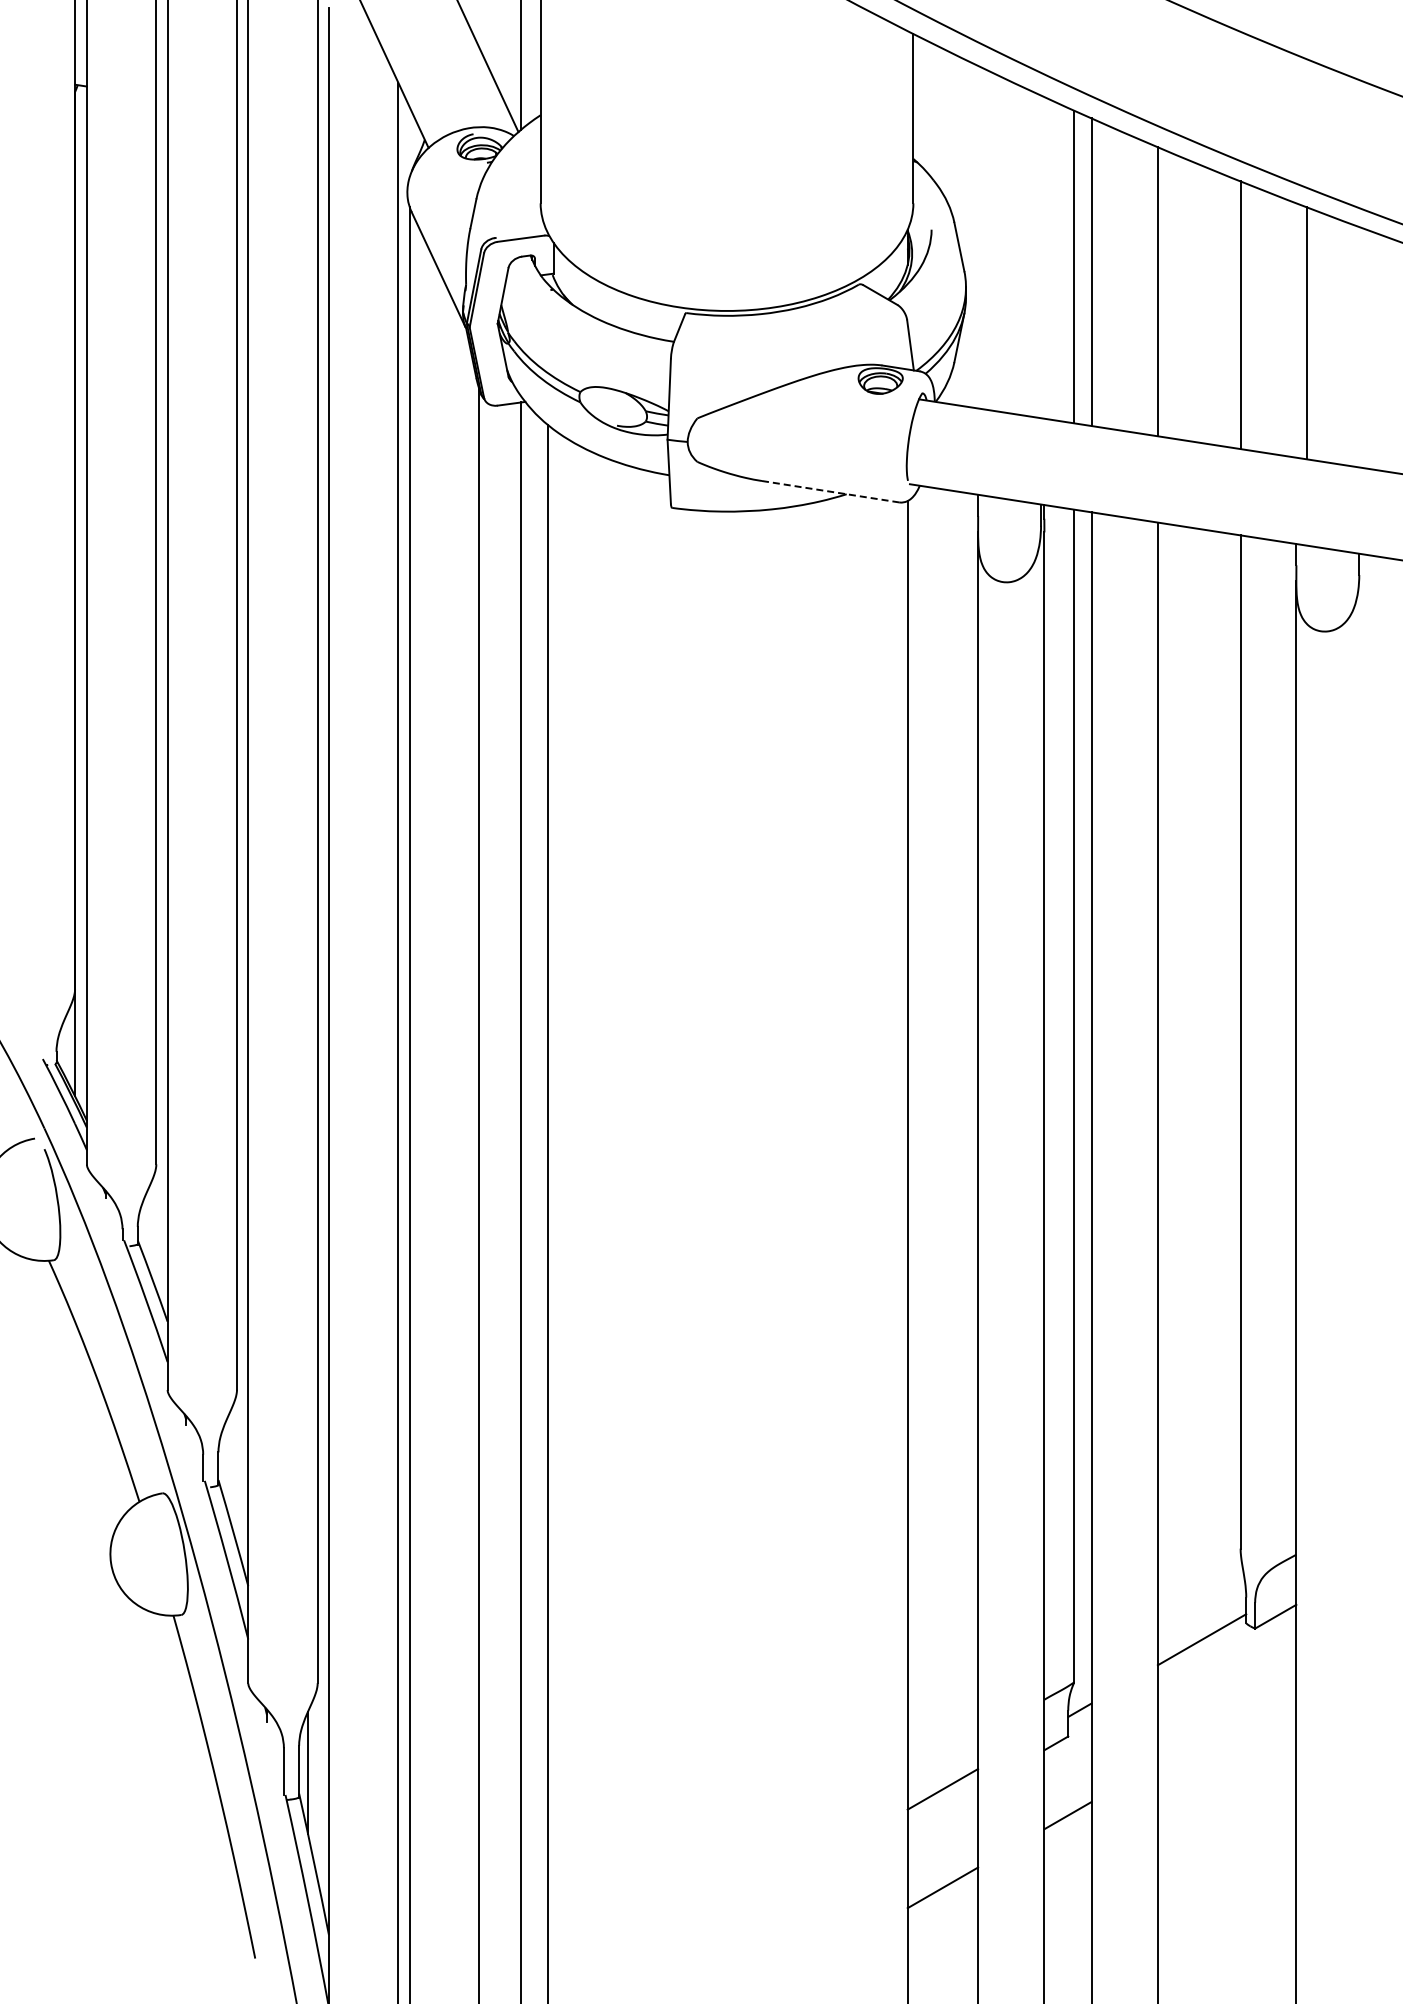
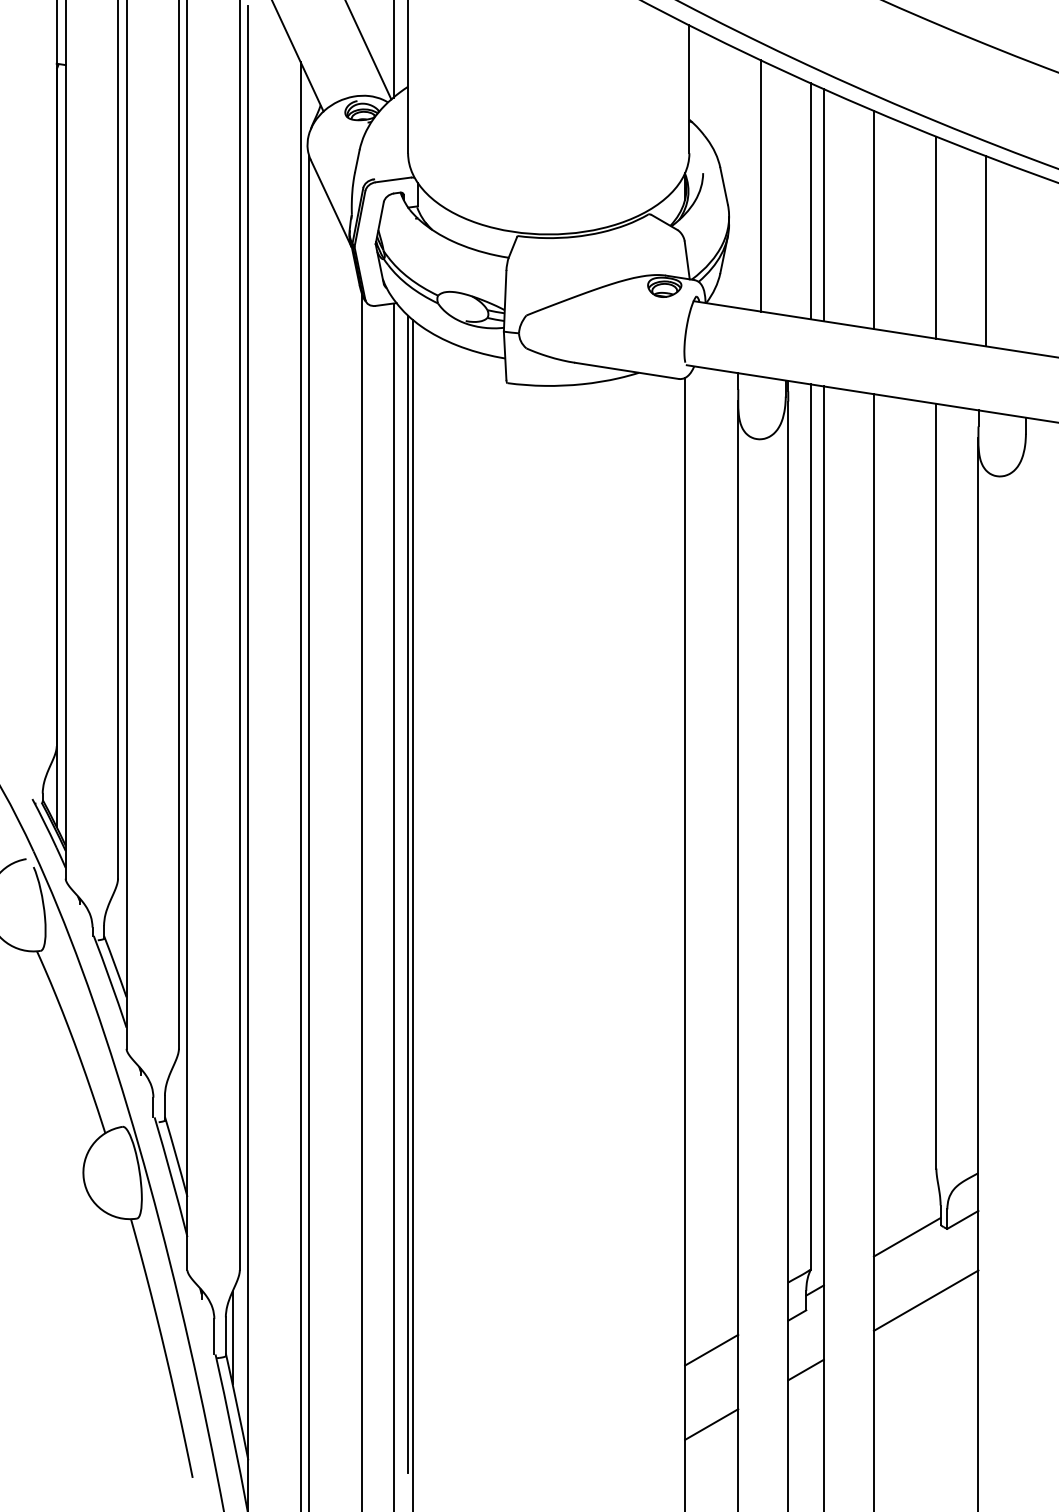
line: (1007, 246) -> (760, 185), added
line: (831, 491) -> (627, 370), dashed -> solid
line: (541, 1185) -> (408, 894), added
line: (1226, 1723) -> (925, 1300), added

